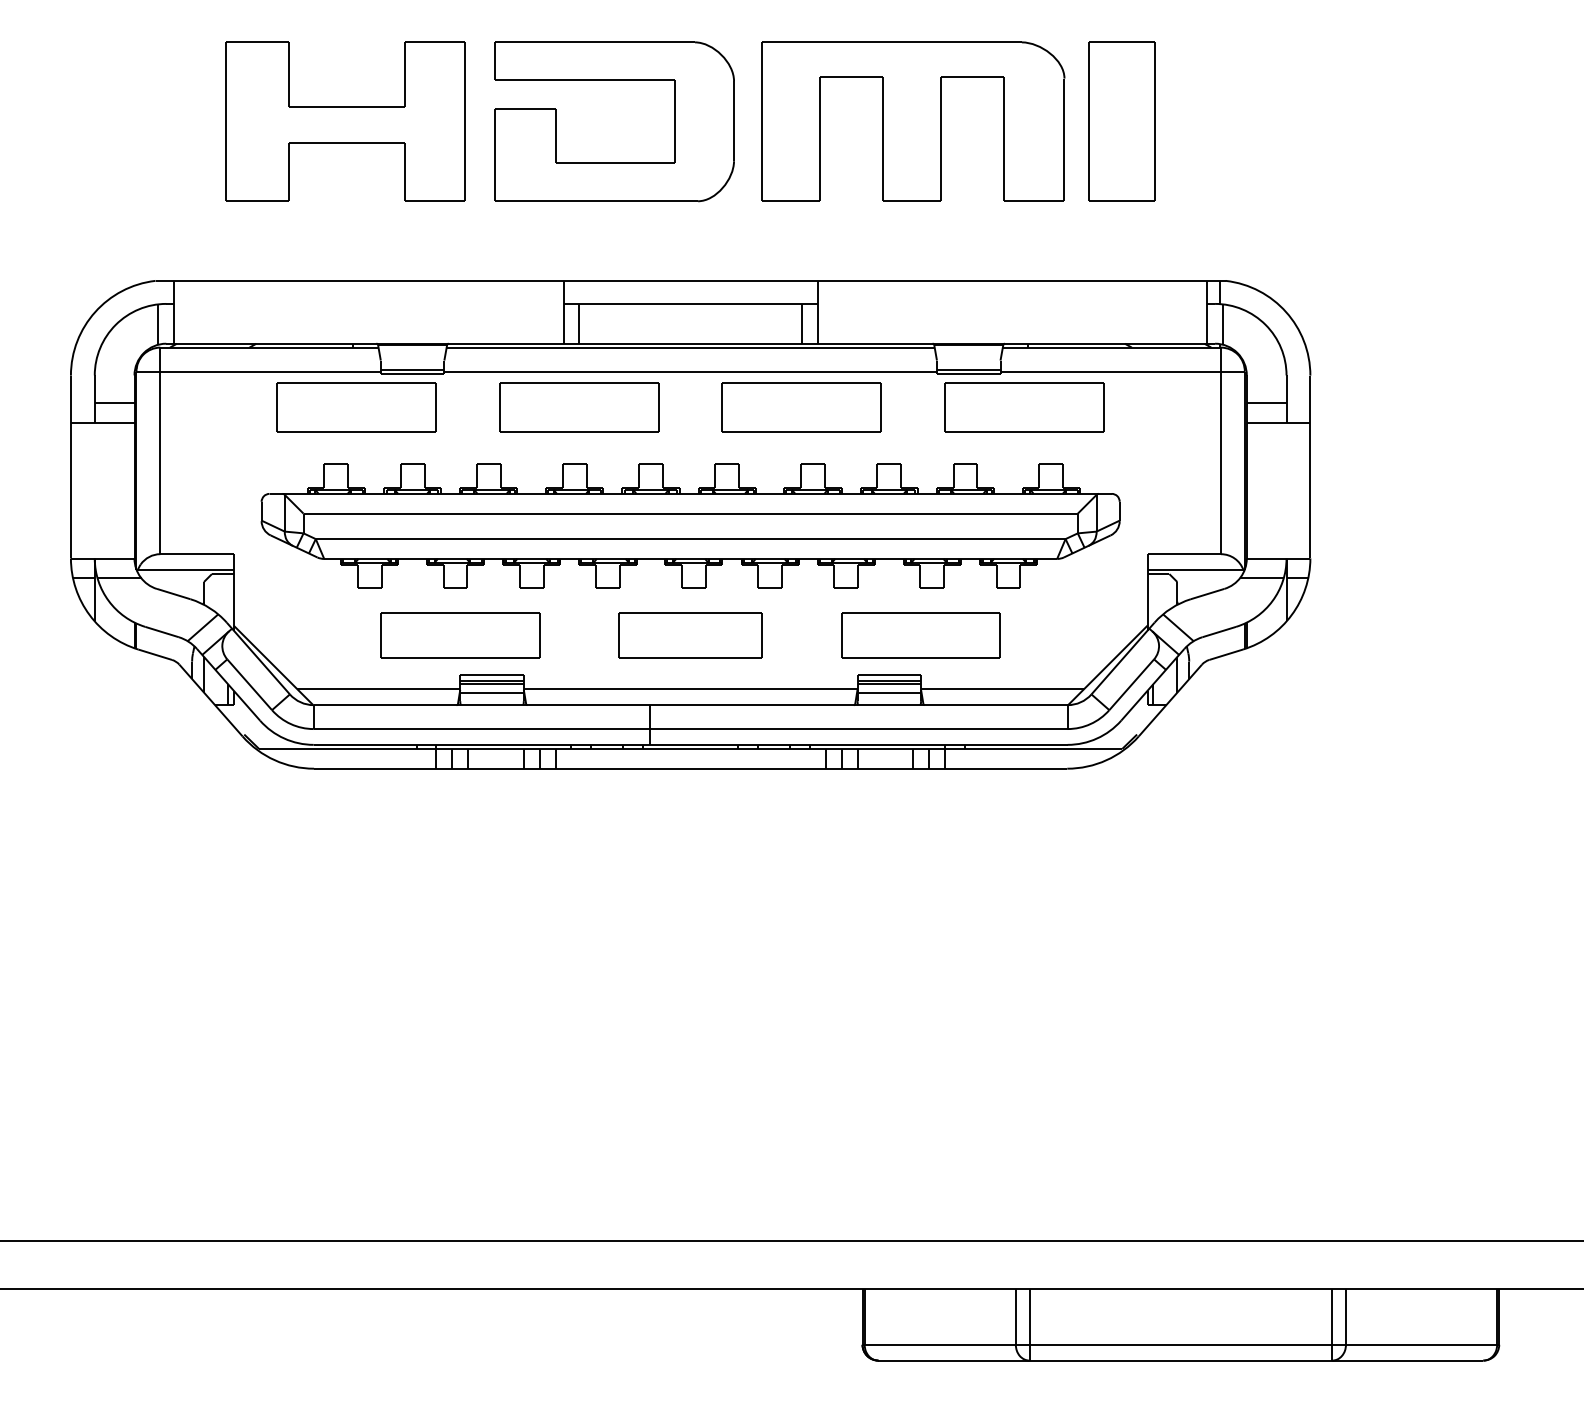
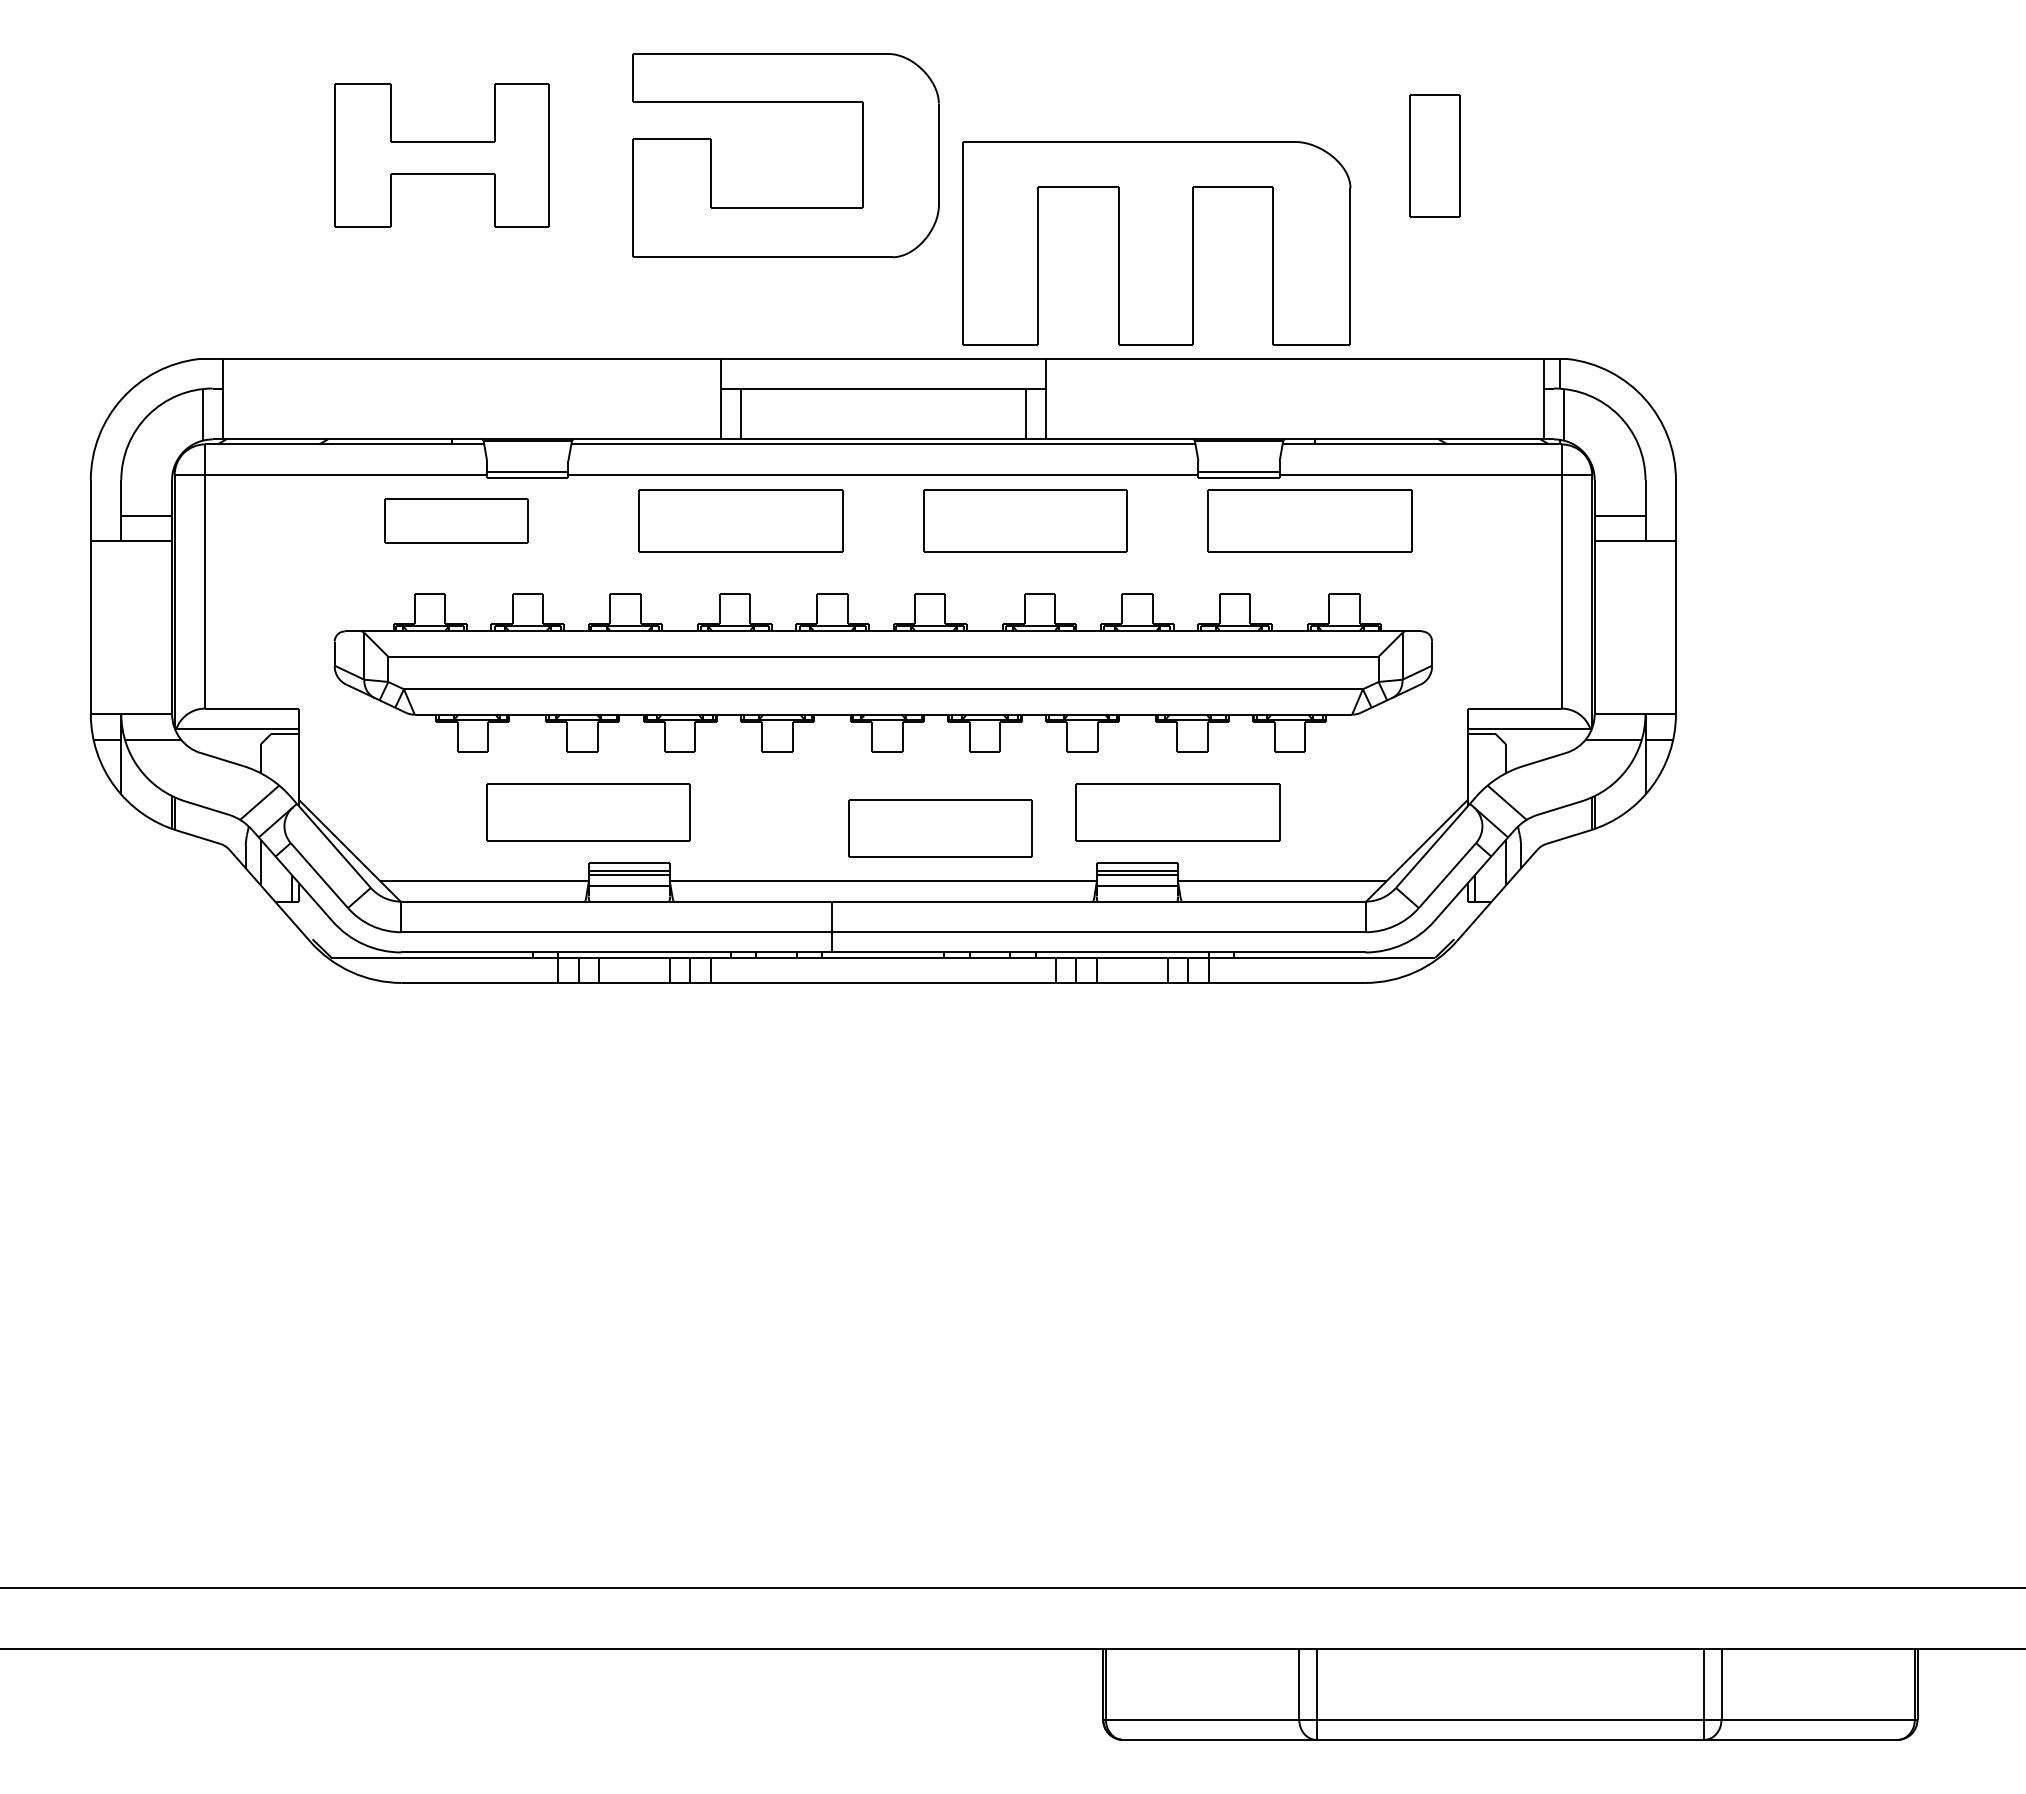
part: (345, 121) -> (441, 155), size x0.7
part: (912, 121) -> (1156, 243), moved
part: (1121, 121) -> (1434, 155), size x0.6
part: (356, 407) -> (456, 520), size x0.7
part: (690, 635) -> (940, 828), moved

